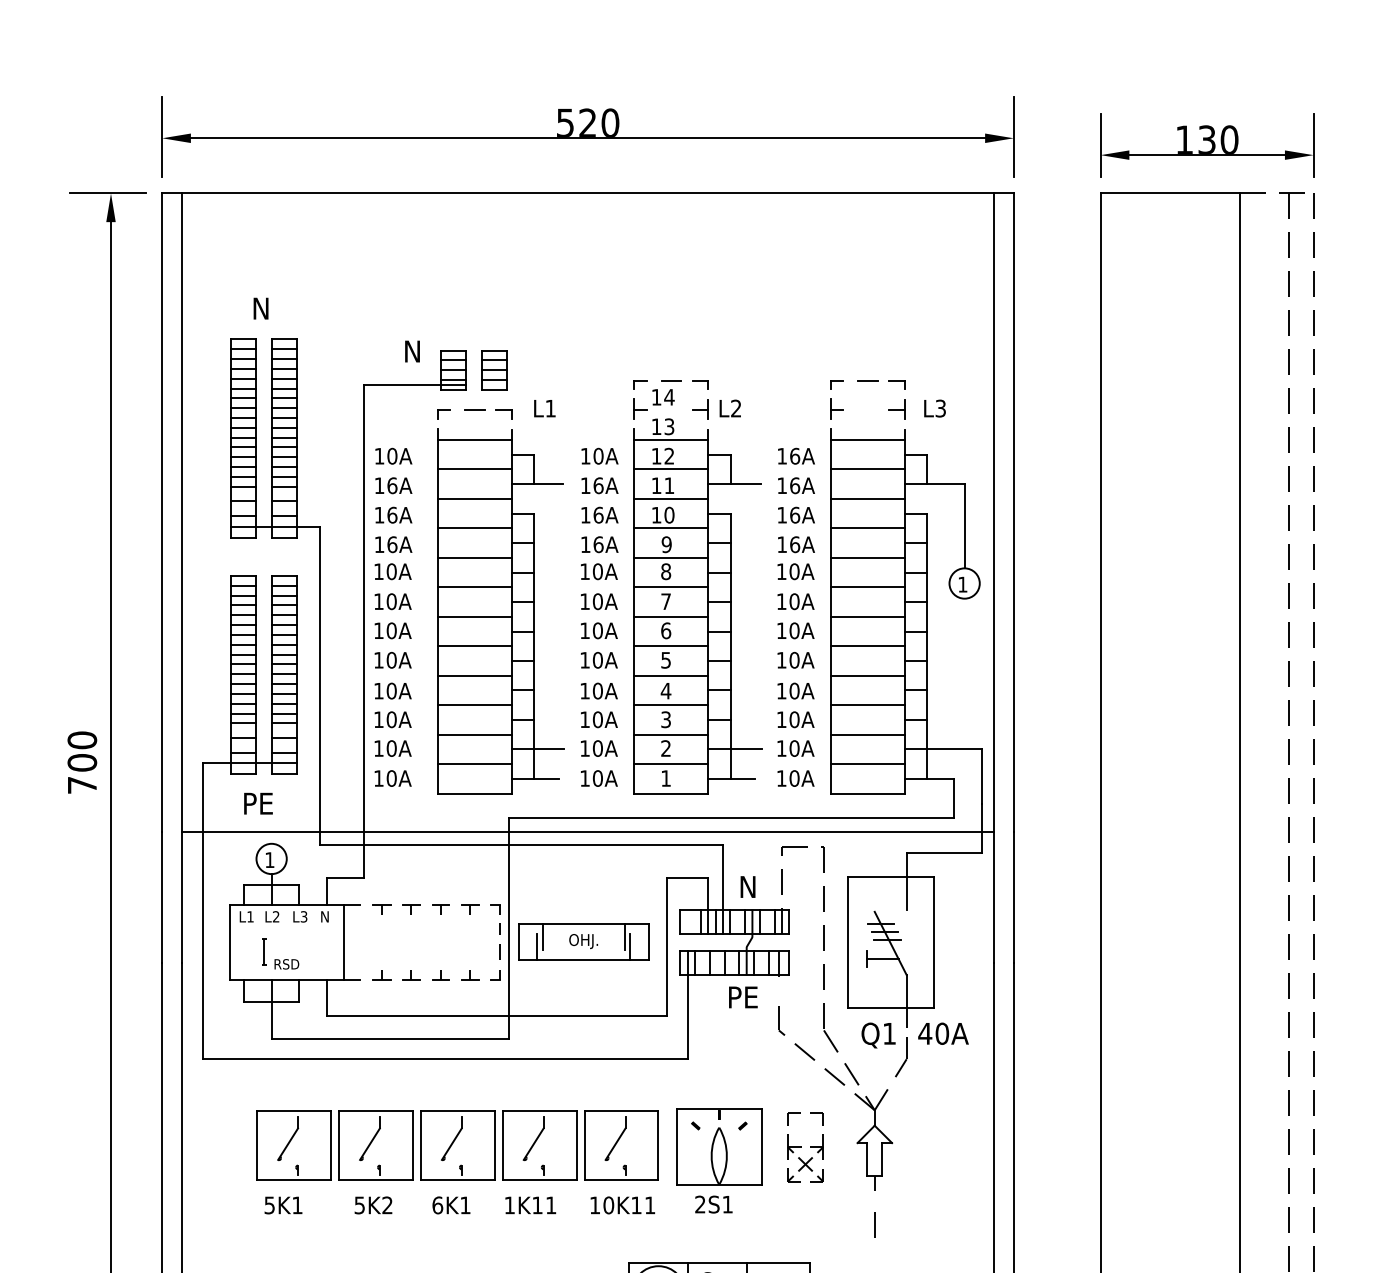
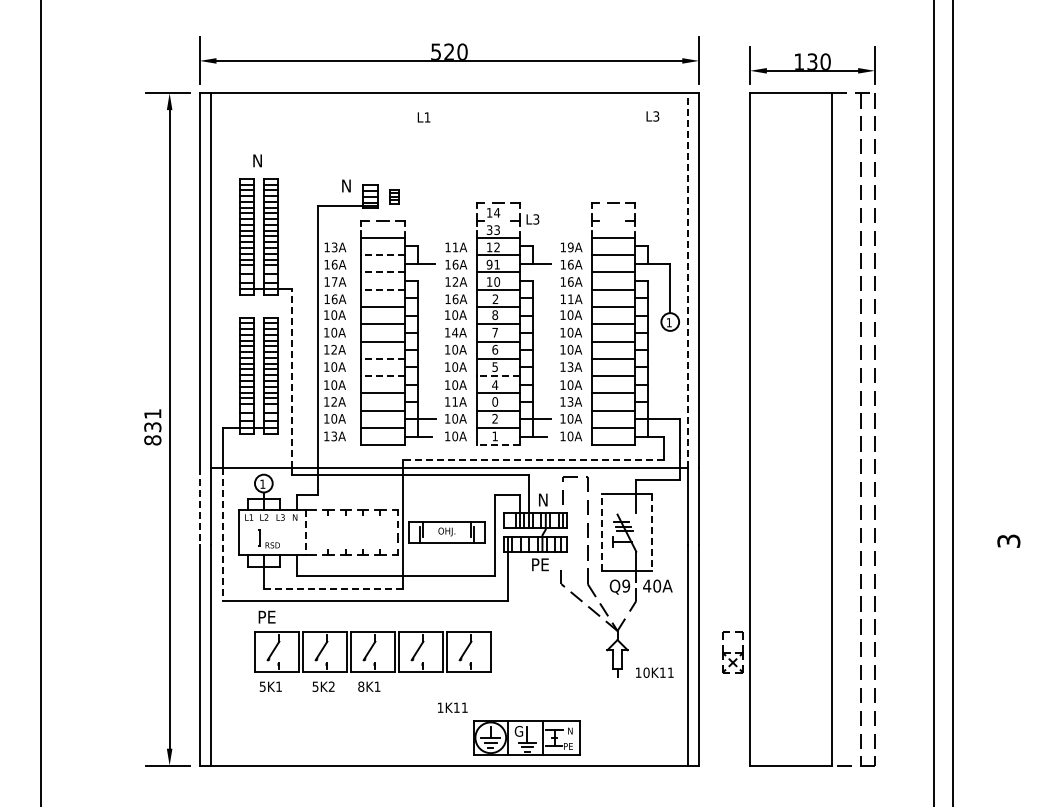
part: (494, 369) -> (394, 196), size x0.6
text: (543, 408) -> (423, 117), moved
text: (736, 408) -> (536, 219), L2 -> L3
text: (934, 408) -> (652, 116), moved
text: (656, 425) -> (489, 229), 13 -> 33
text: (392, 456) -> (334, 247), 10A -> 13A
text: (598, 456) -> (455, 247), 10A -> 11A
text: (794, 456) -> (570, 247), 16A -> 19A
line: (473, 470) -> (382, 255), solid -> dashed
text: (656, 485) -> (489, 264), 11 -> 91
line: (473, 499) -> (382, 272), solid -> dashed
line: (994, 512) -> (687, 280), solid -> dashed
text: (392, 514) -> (334, 281), 16A -> 17A
text: (598, 514) -> (455, 281), 16A -> 12A
line: (473, 528) -> (382, 289), solid -> dashed
text: (666, 545) -> (495, 299), 9 -> 2
text: (794, 545) -> (570, 299), 16A -> 11A
text: (598, 601) -> (455, 332), 10A -> 14A
text: (392, 630) -> (334, 349), 10A -> 12A
line: (473, 645) -> (382, 358), solid -> dashed
text: (794, 659) -> (570, 366), 10A -> 13A
line: (473, 676) -> (382, 376), solid -> dashed
line: (671, 676) -> (498, 376), solid -> dashed
line: (320, 679) -> (292, 378), solid -> dashed
text: (392, 718) -> (334, 401), 10A -> 12A
text: (598, 718) -> (455, 401), 10A -> 11A
text: (666, 718) -> (495, 401), 3 -> 0
text: (794, 718) -> (570, 401), 10A -> 13A
text: (81, 761) -> (152, 426), 700 -> 831
text: (392, 778) -> (334, 436), 10A -> 13A
line: (671, 794) -> (498, 445), solid -> dashed
text: (257, 802) -> (266, 616), moved
line: (731, 817) -> (533, 459), solid -> dashed
line: (161, 898) -> (199, 506), solid -> dashed
line: (849, 942) -> (602, 532), solid -> dashed
line: (344, 944) -> (306, 533), solid -> dashed
line: (934, 944) -> (652, 533), solid -> dashed
line: (202, 945) -> (223, 534), solid -> dashed
text: (889, 1032) -> (626, 585), Q1 -> Q9
line: (390, 1039) -> (333, 589), solid -> dashed
part: (804, 1146) -> (732, 652), moved
part: (717, 1160) -> (525, 660), removed
text: (438, 1204) -> (361, 686), 6K1 -> 8K1
text: (530, 1204) -> (452, 707), moved
text: (622, 1204) -> (654, 672), moved
line: (874, 1225) -> (617, 698), removed

